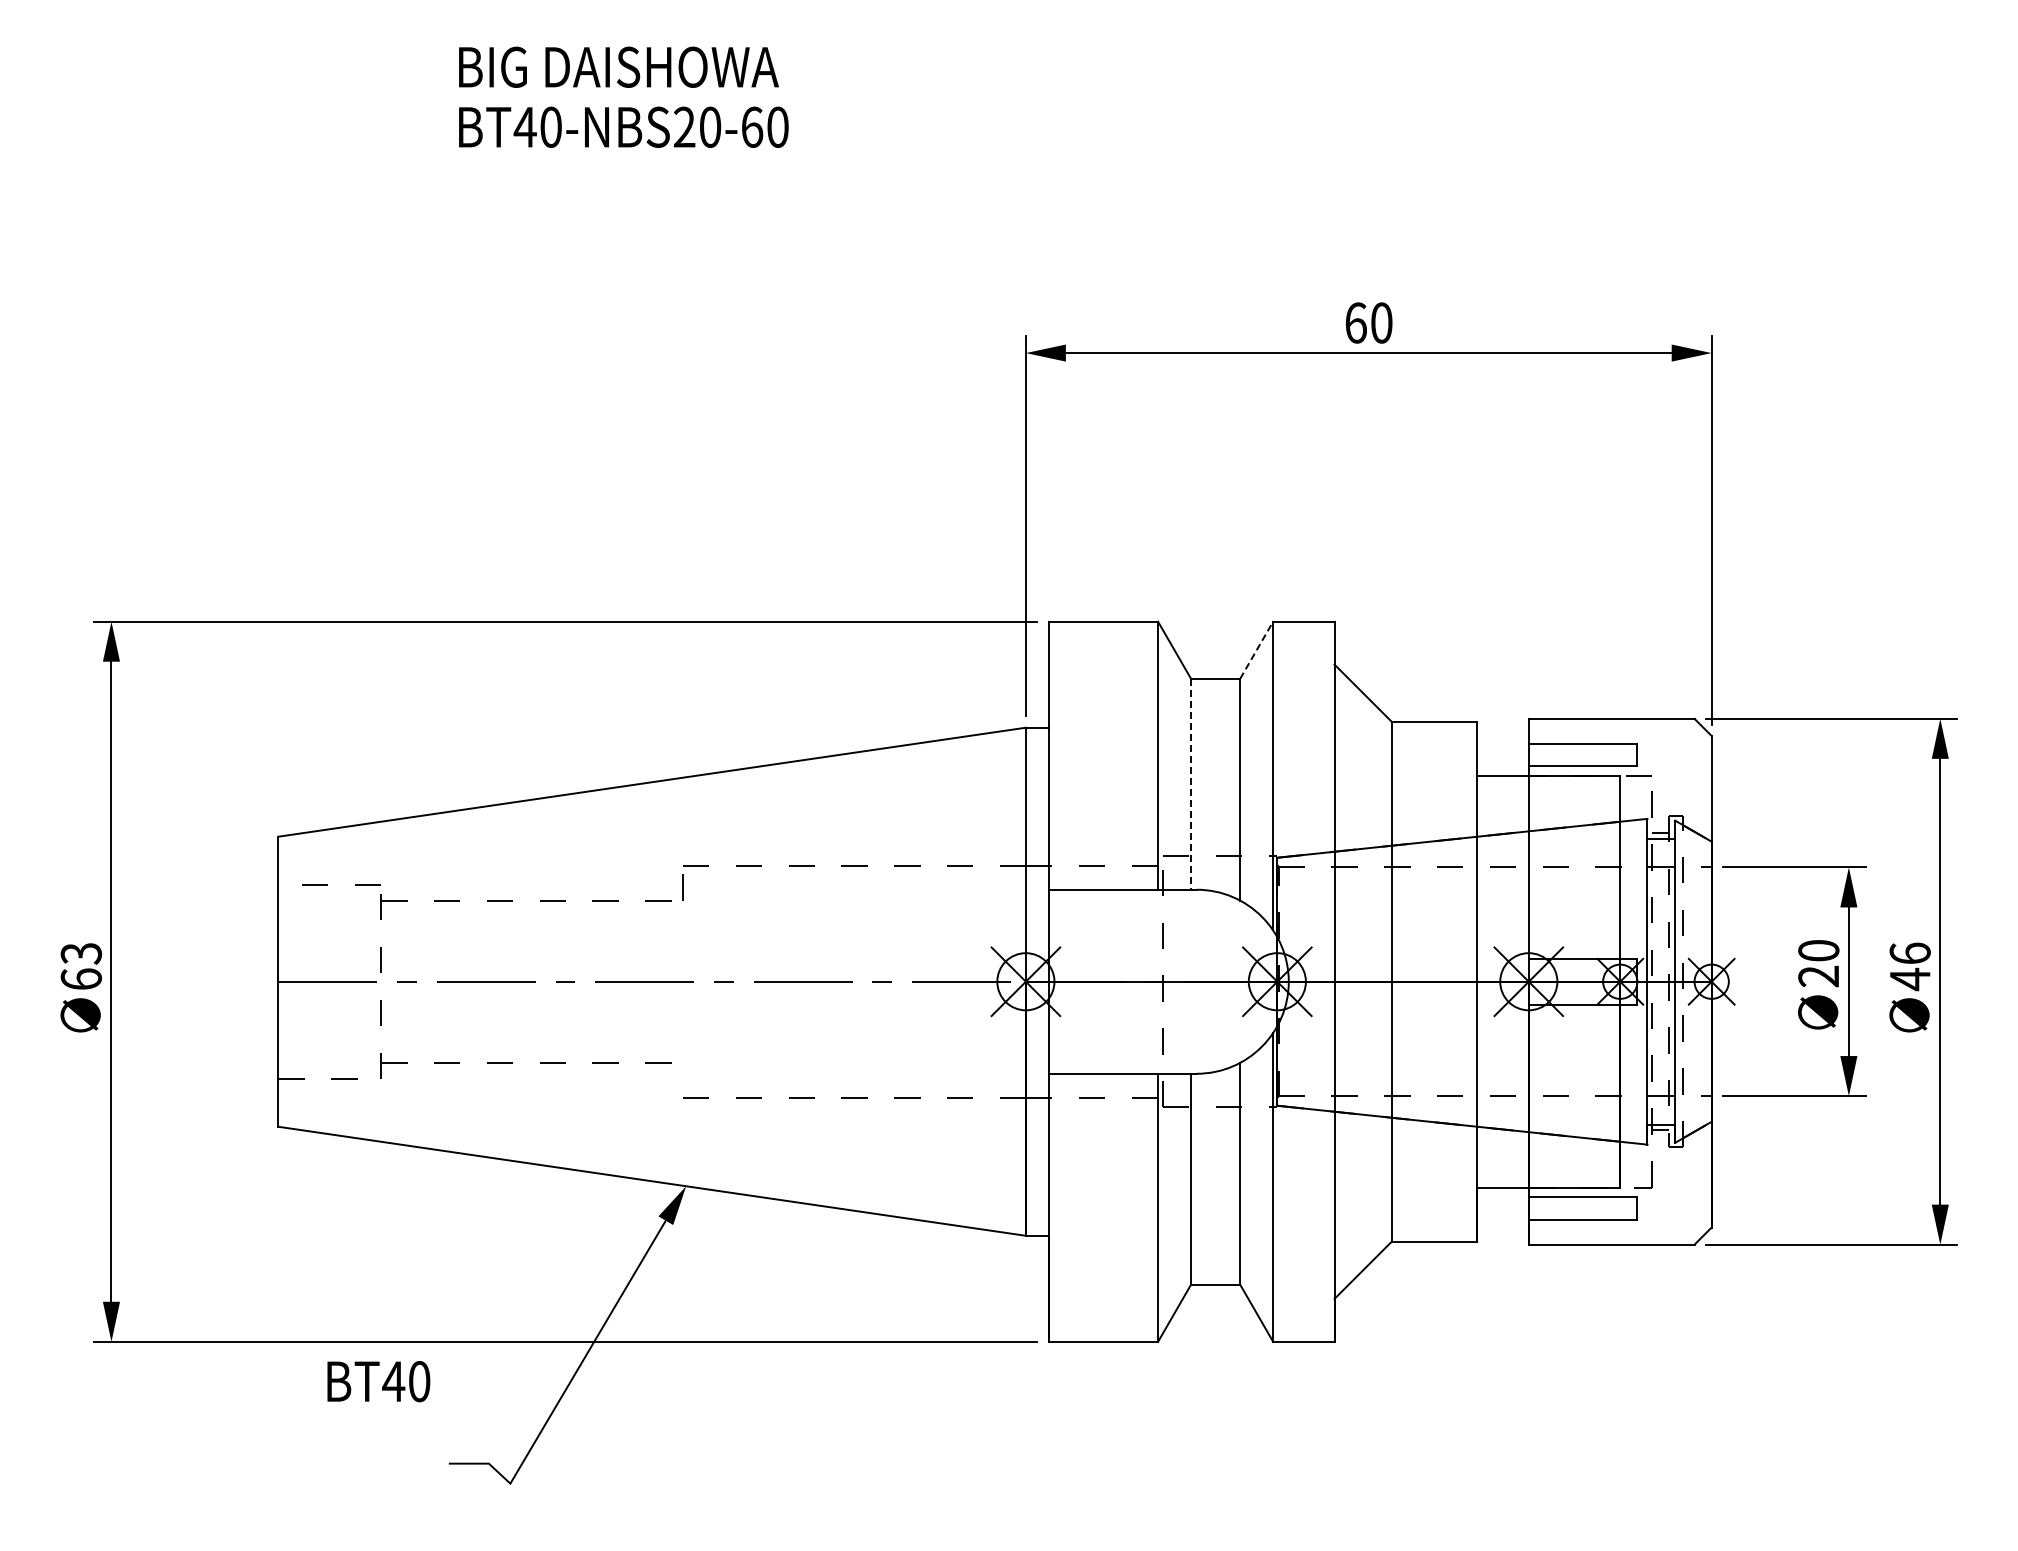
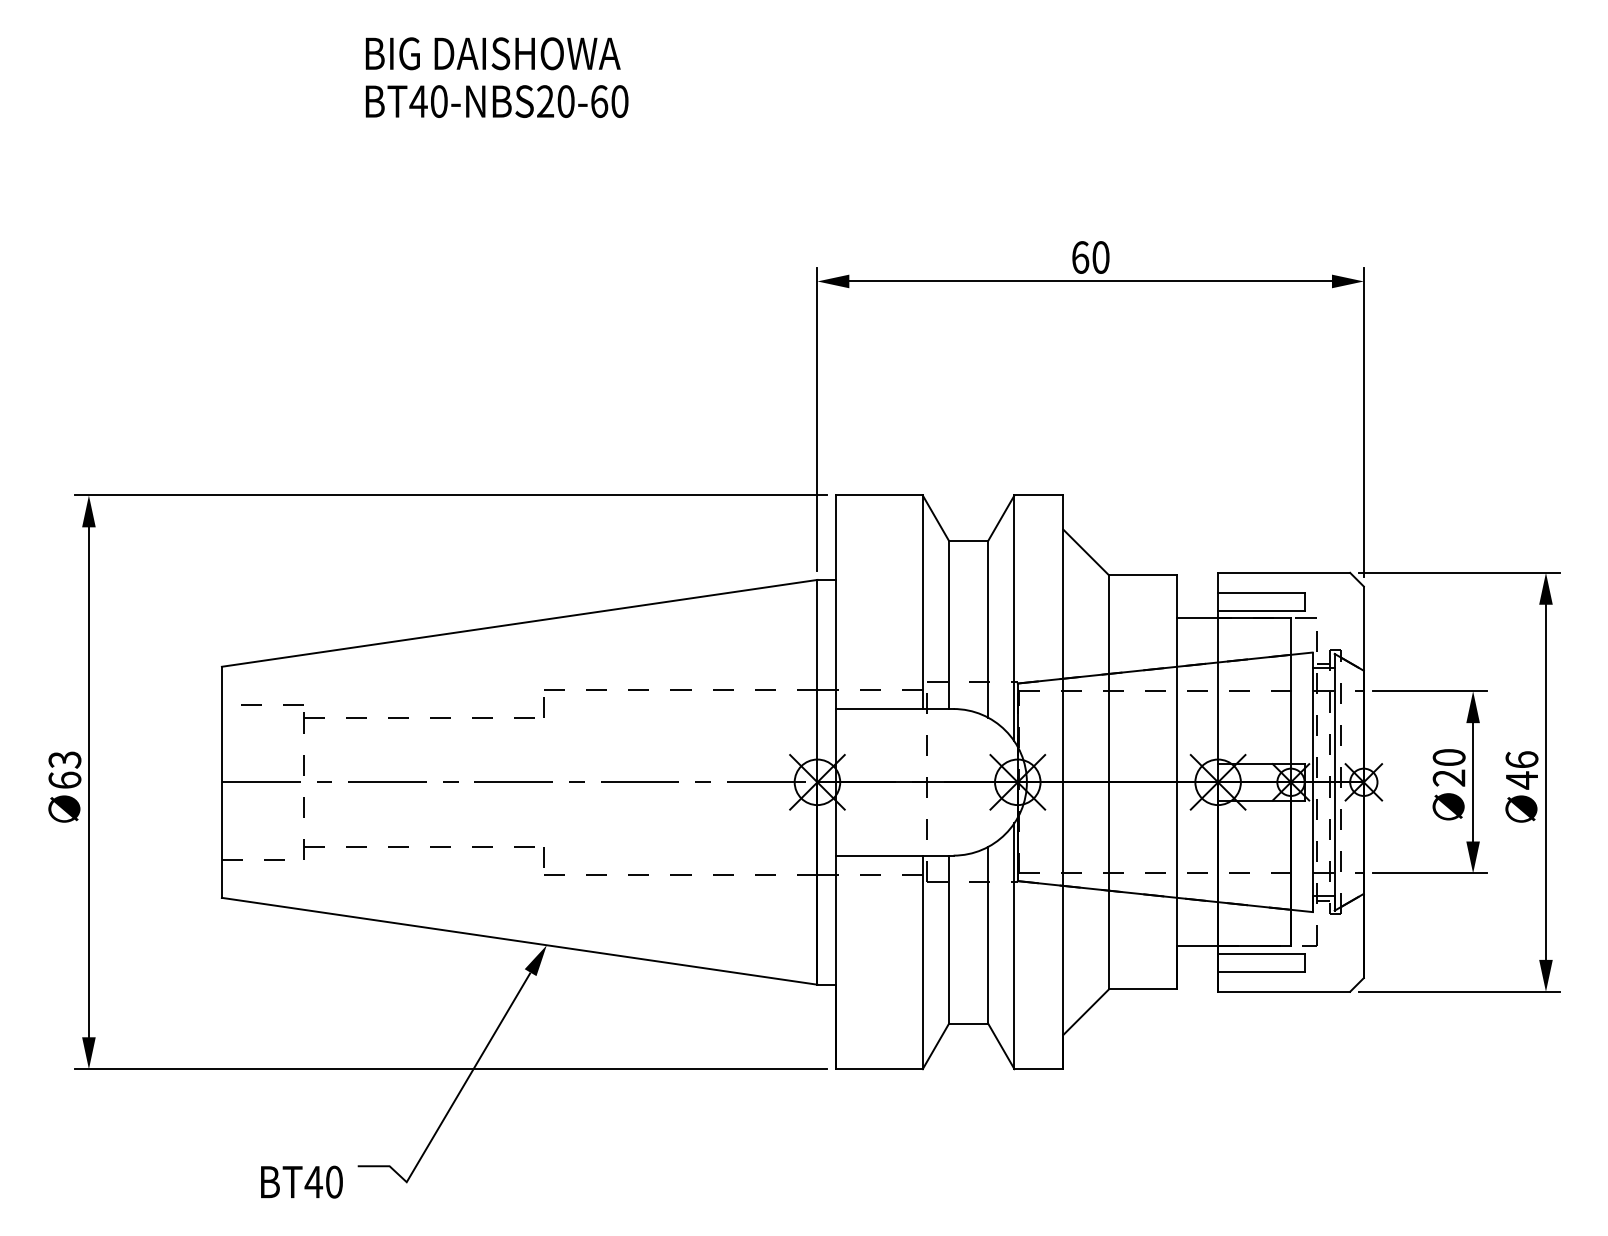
line: (1256, 650) -> (1001, 518), dashed -> solid
line: (1191, 784) -> (949, 625), dashed -> solid
line: (682, 1075) -> (543, 857), added
text: (378, 1381) -> (301, 1182), moved

